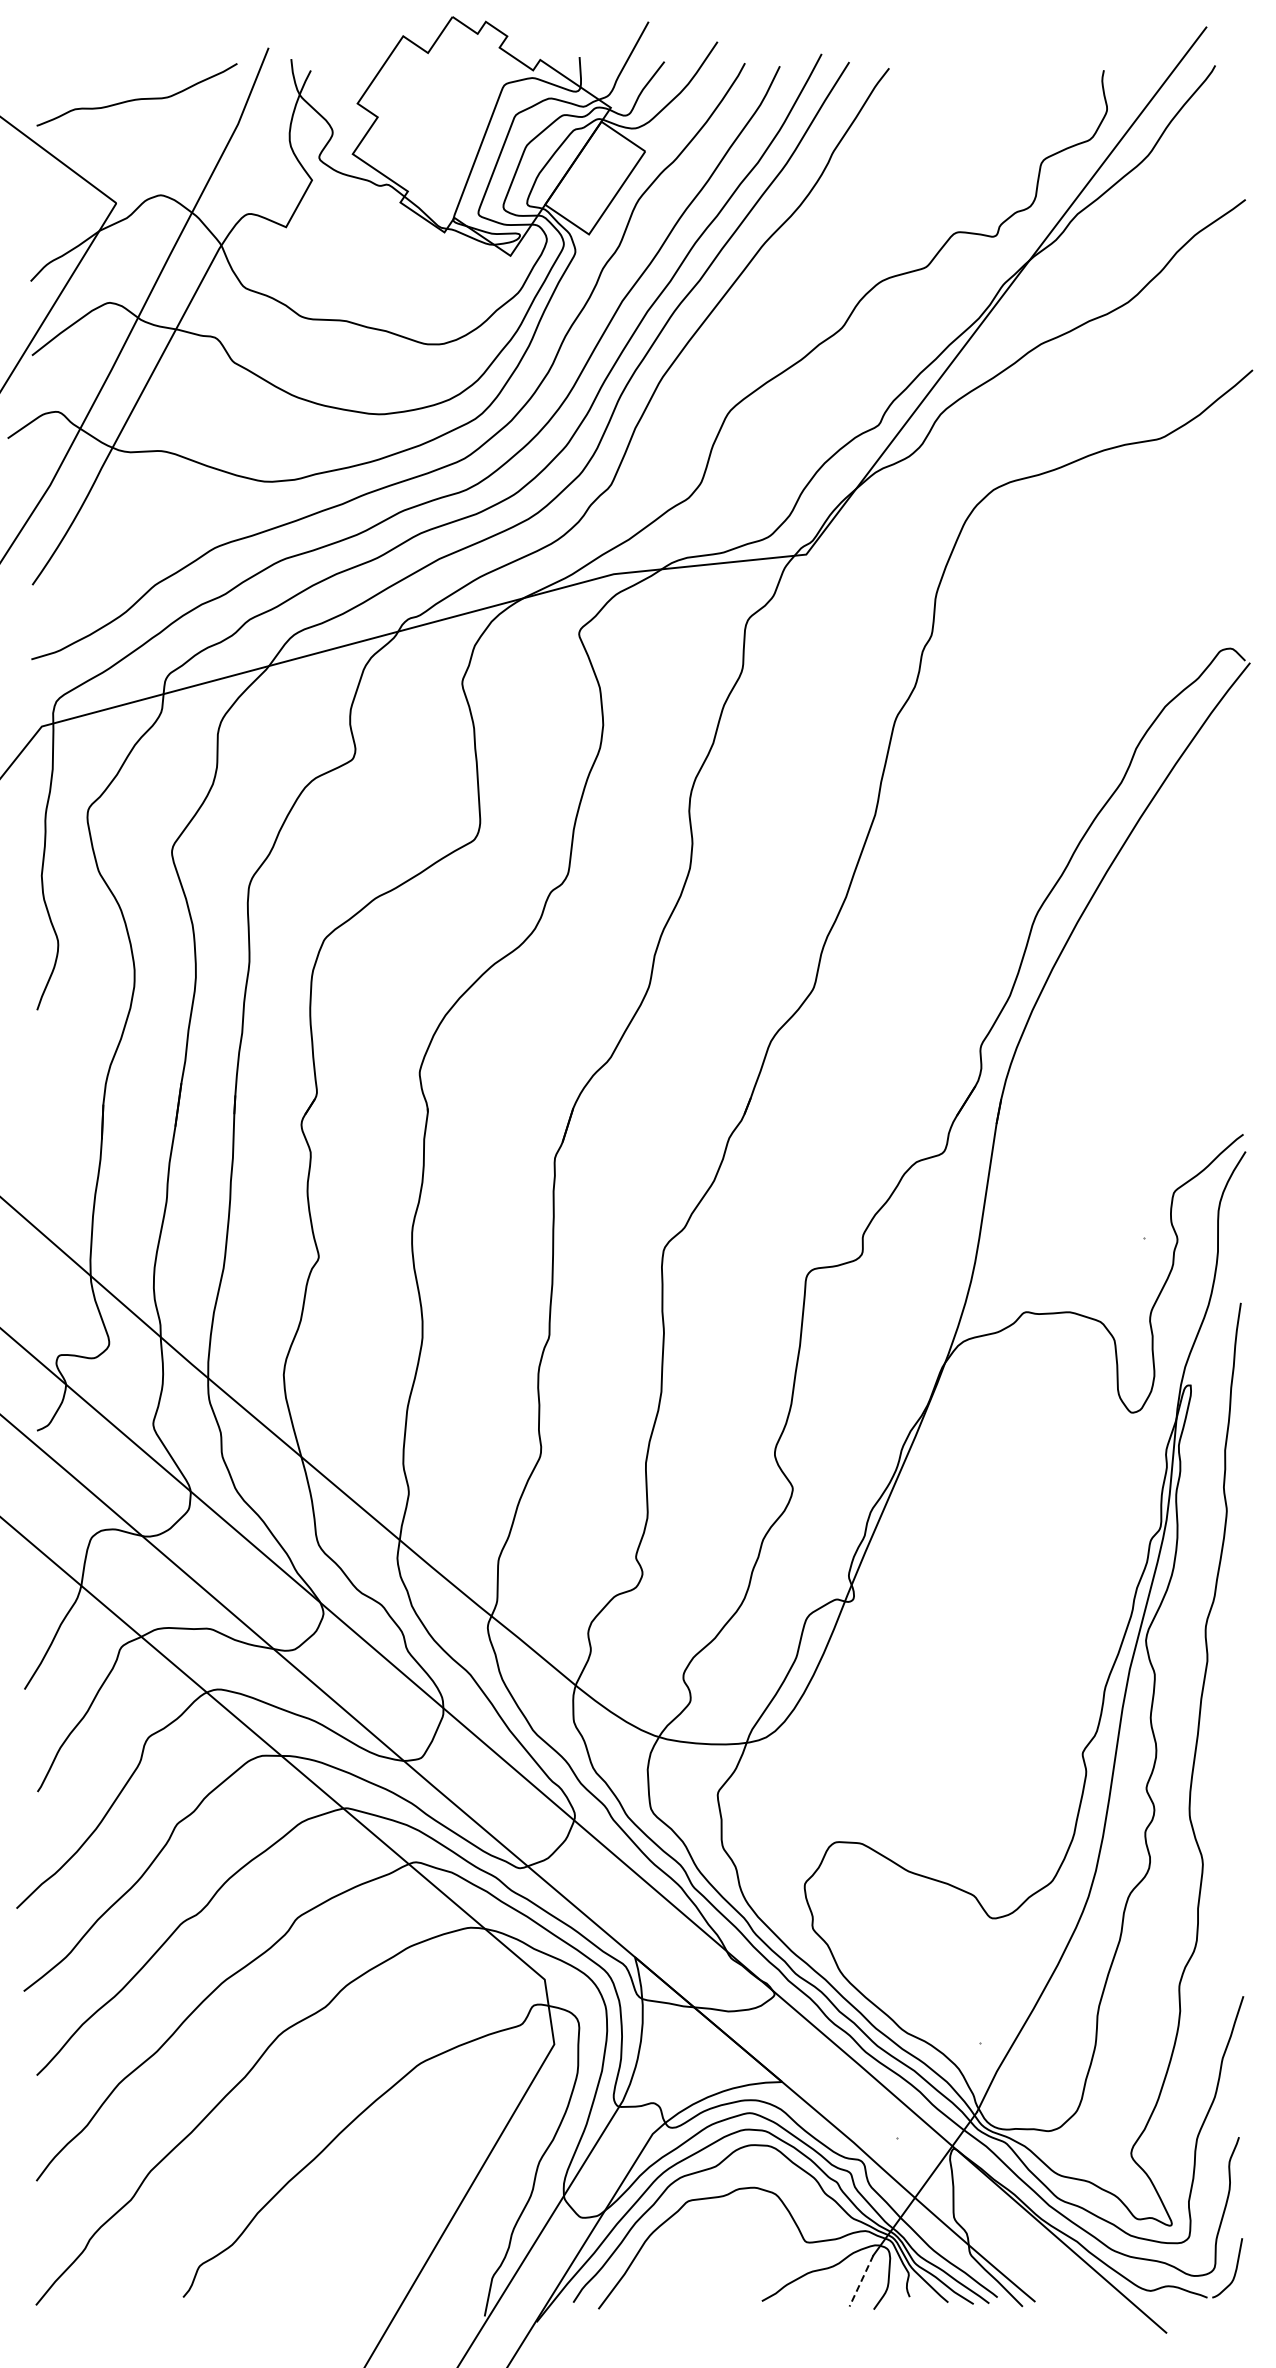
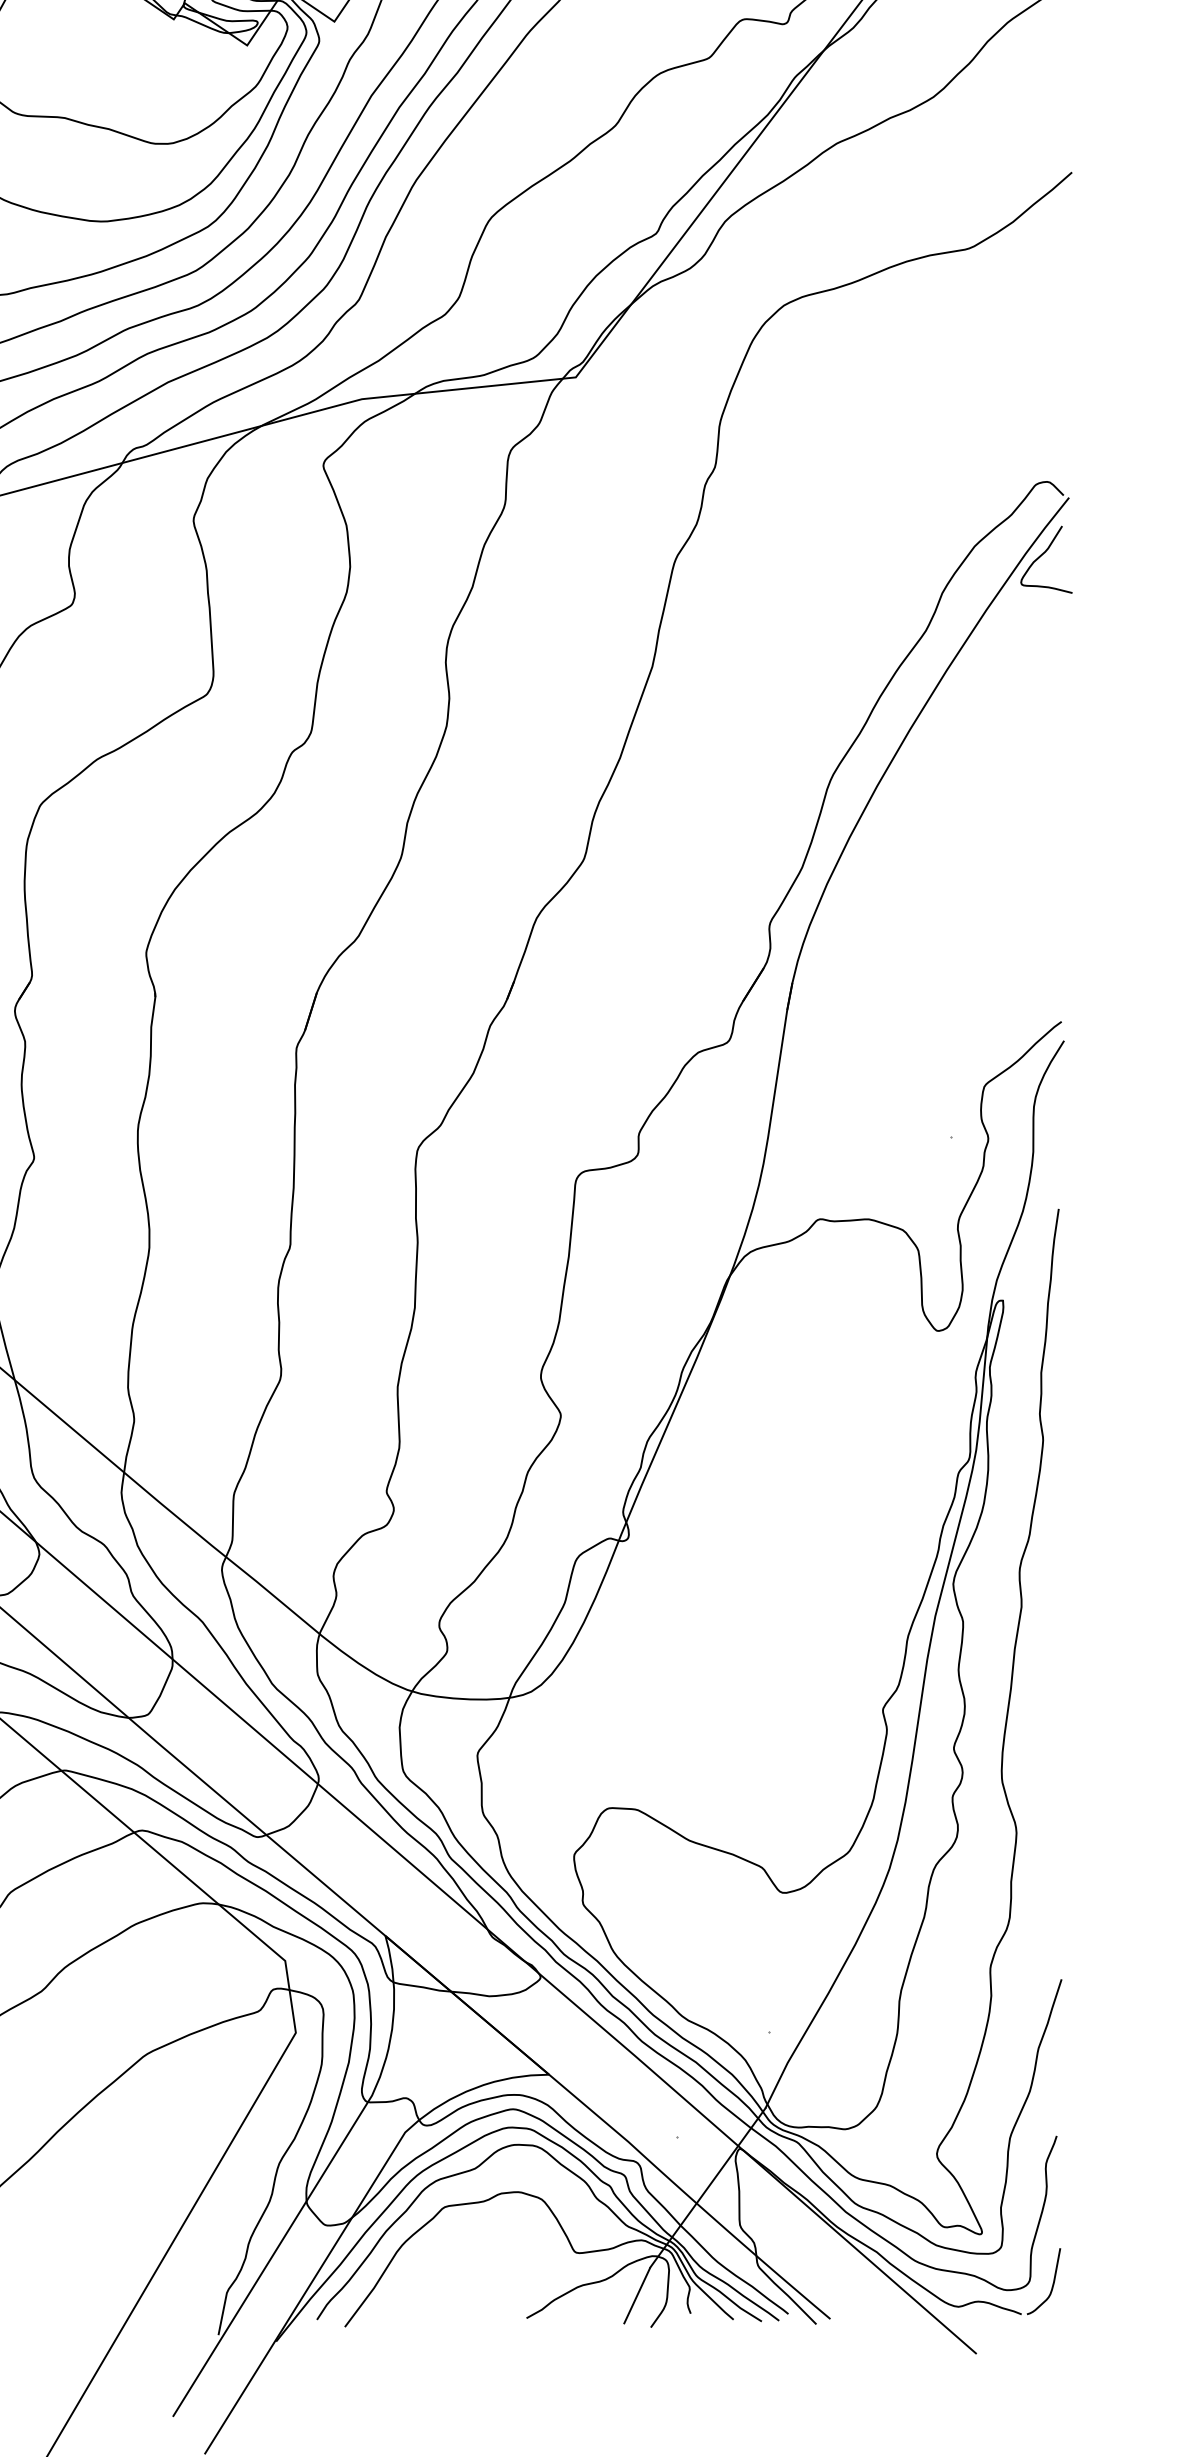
curve: (1226, 714) -> (1042, 555), added
line: (861, 2281) -> (637, 2296), dashed -> solid

